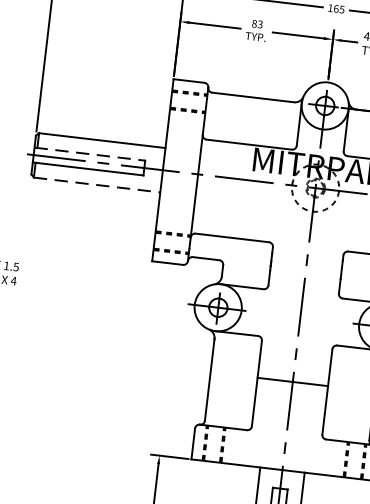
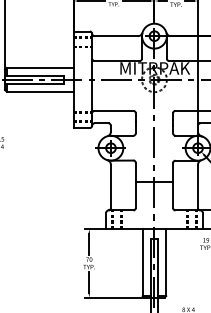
line: (90, 153) -> (34, 75), dashed -> solid
line: (97, 185) -> (40, 91), dashed -> solid

